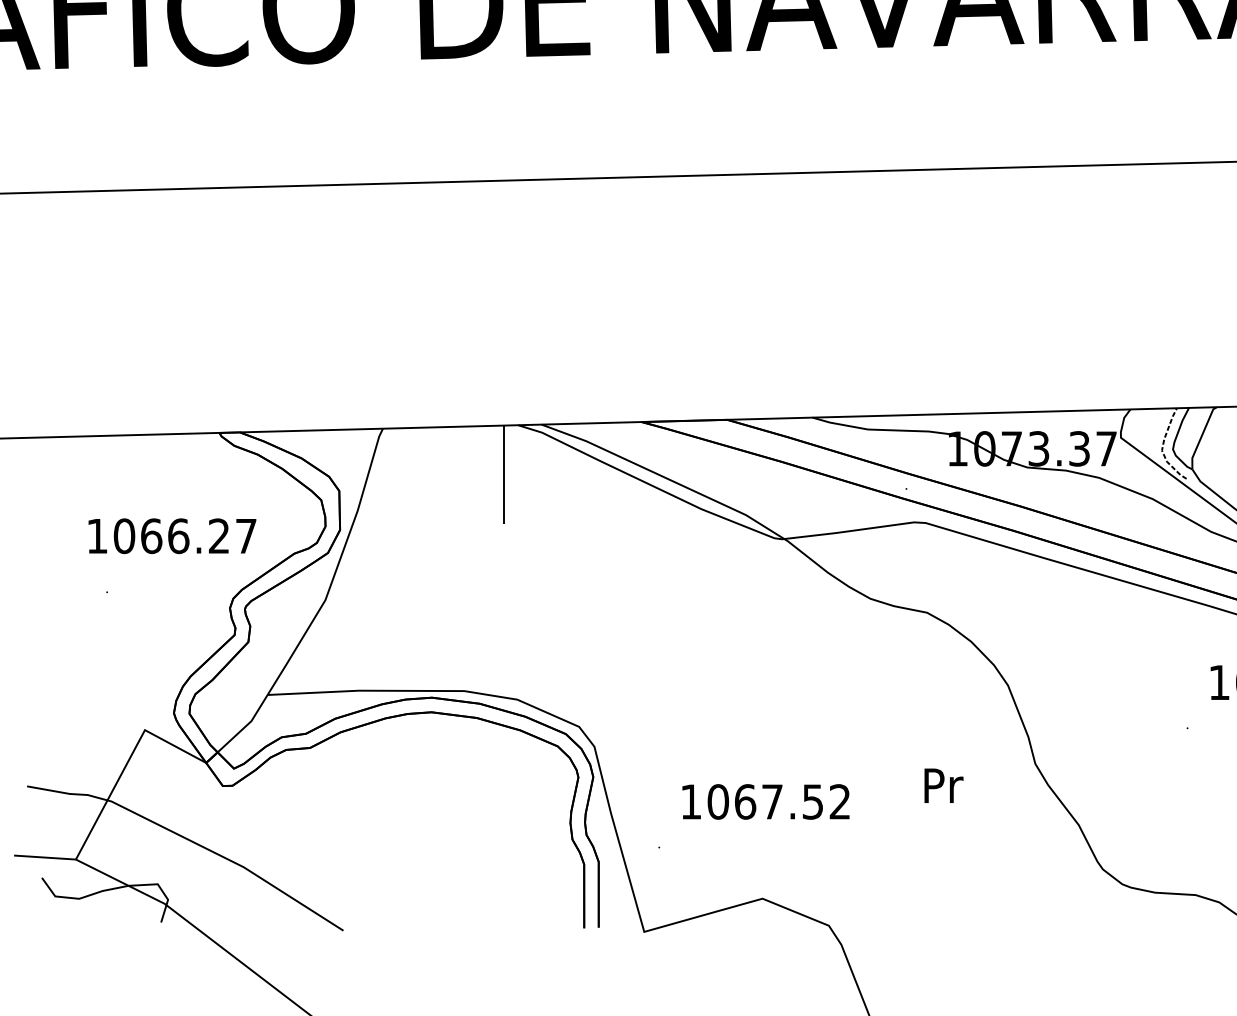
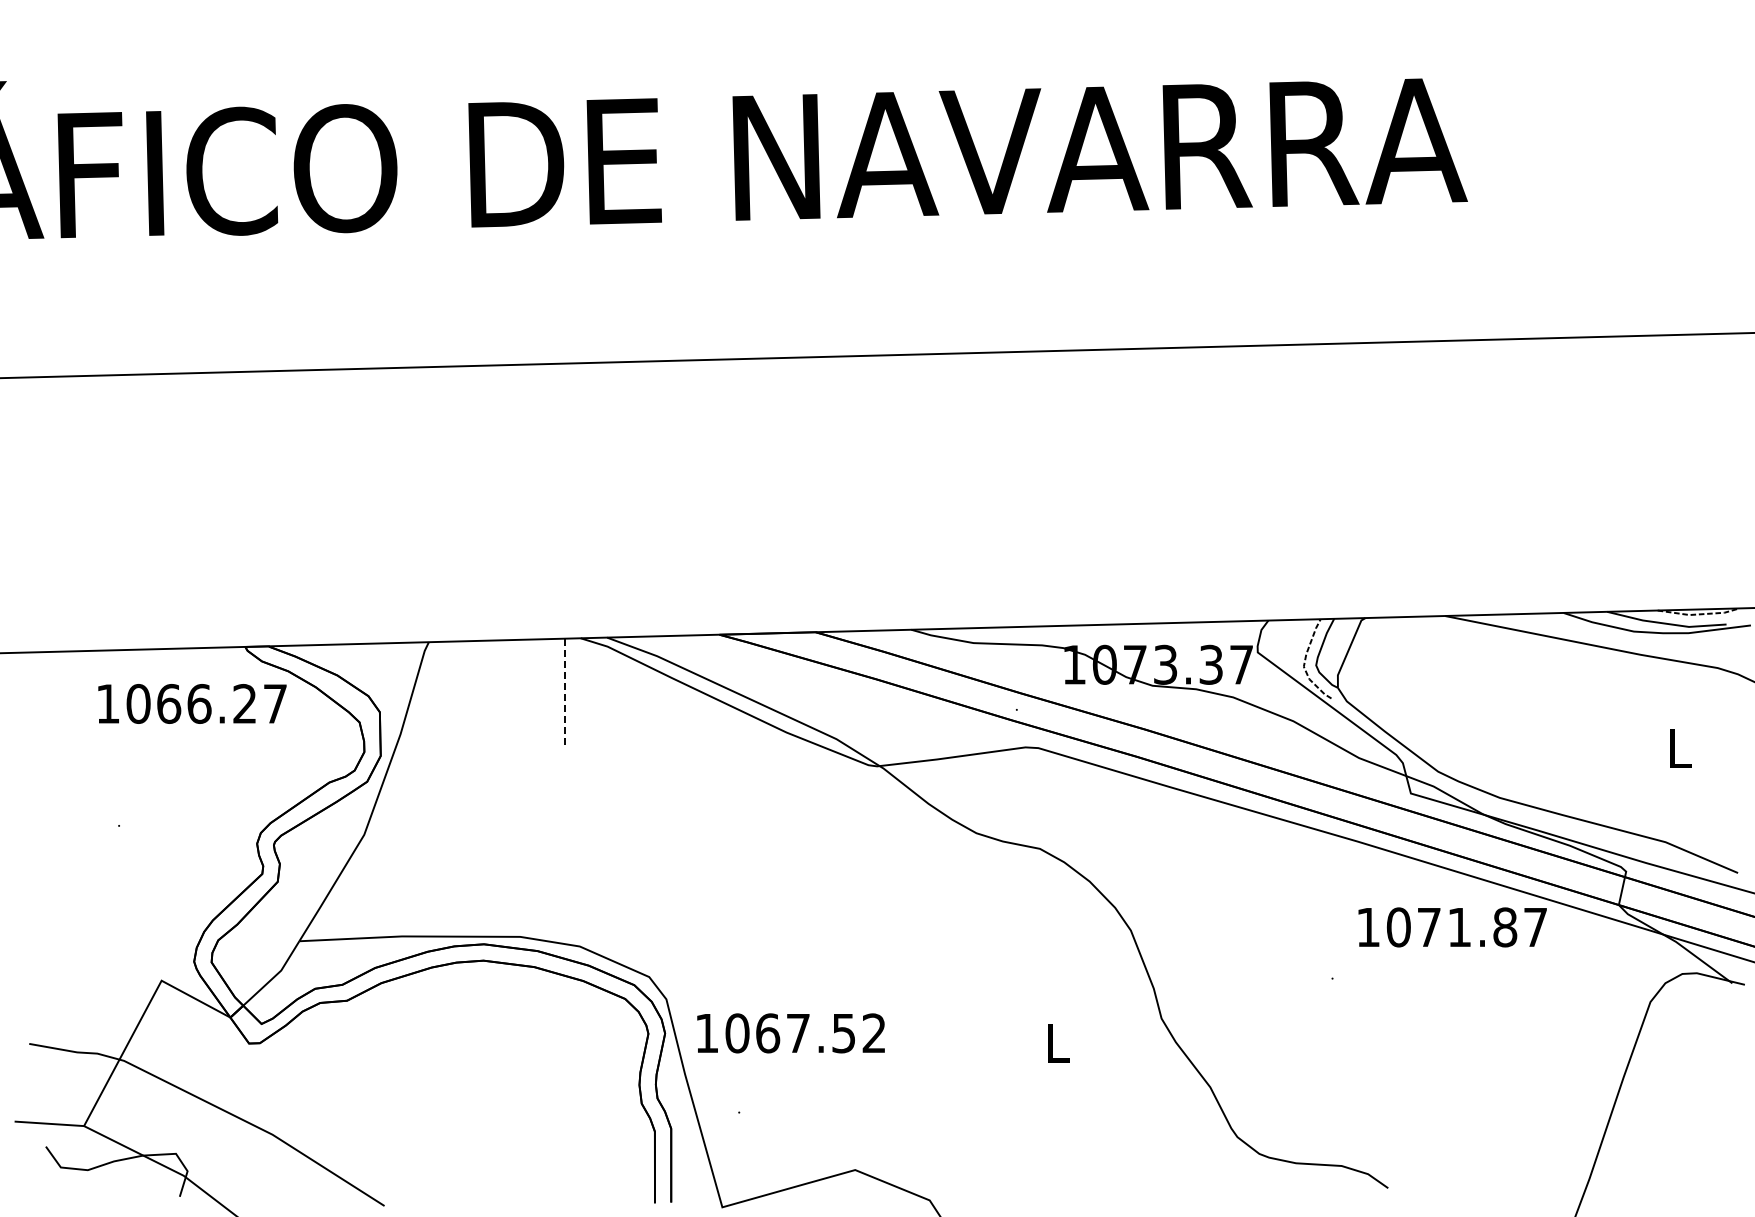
line: (503, 475) -> (564, 694), solid -> dashed
text: (172, 535) -> (192, 703), moved
text: (943, 785) -> (1058, 1042), Pr -> L
text: (765, 802) -> (790, 1033), moved

